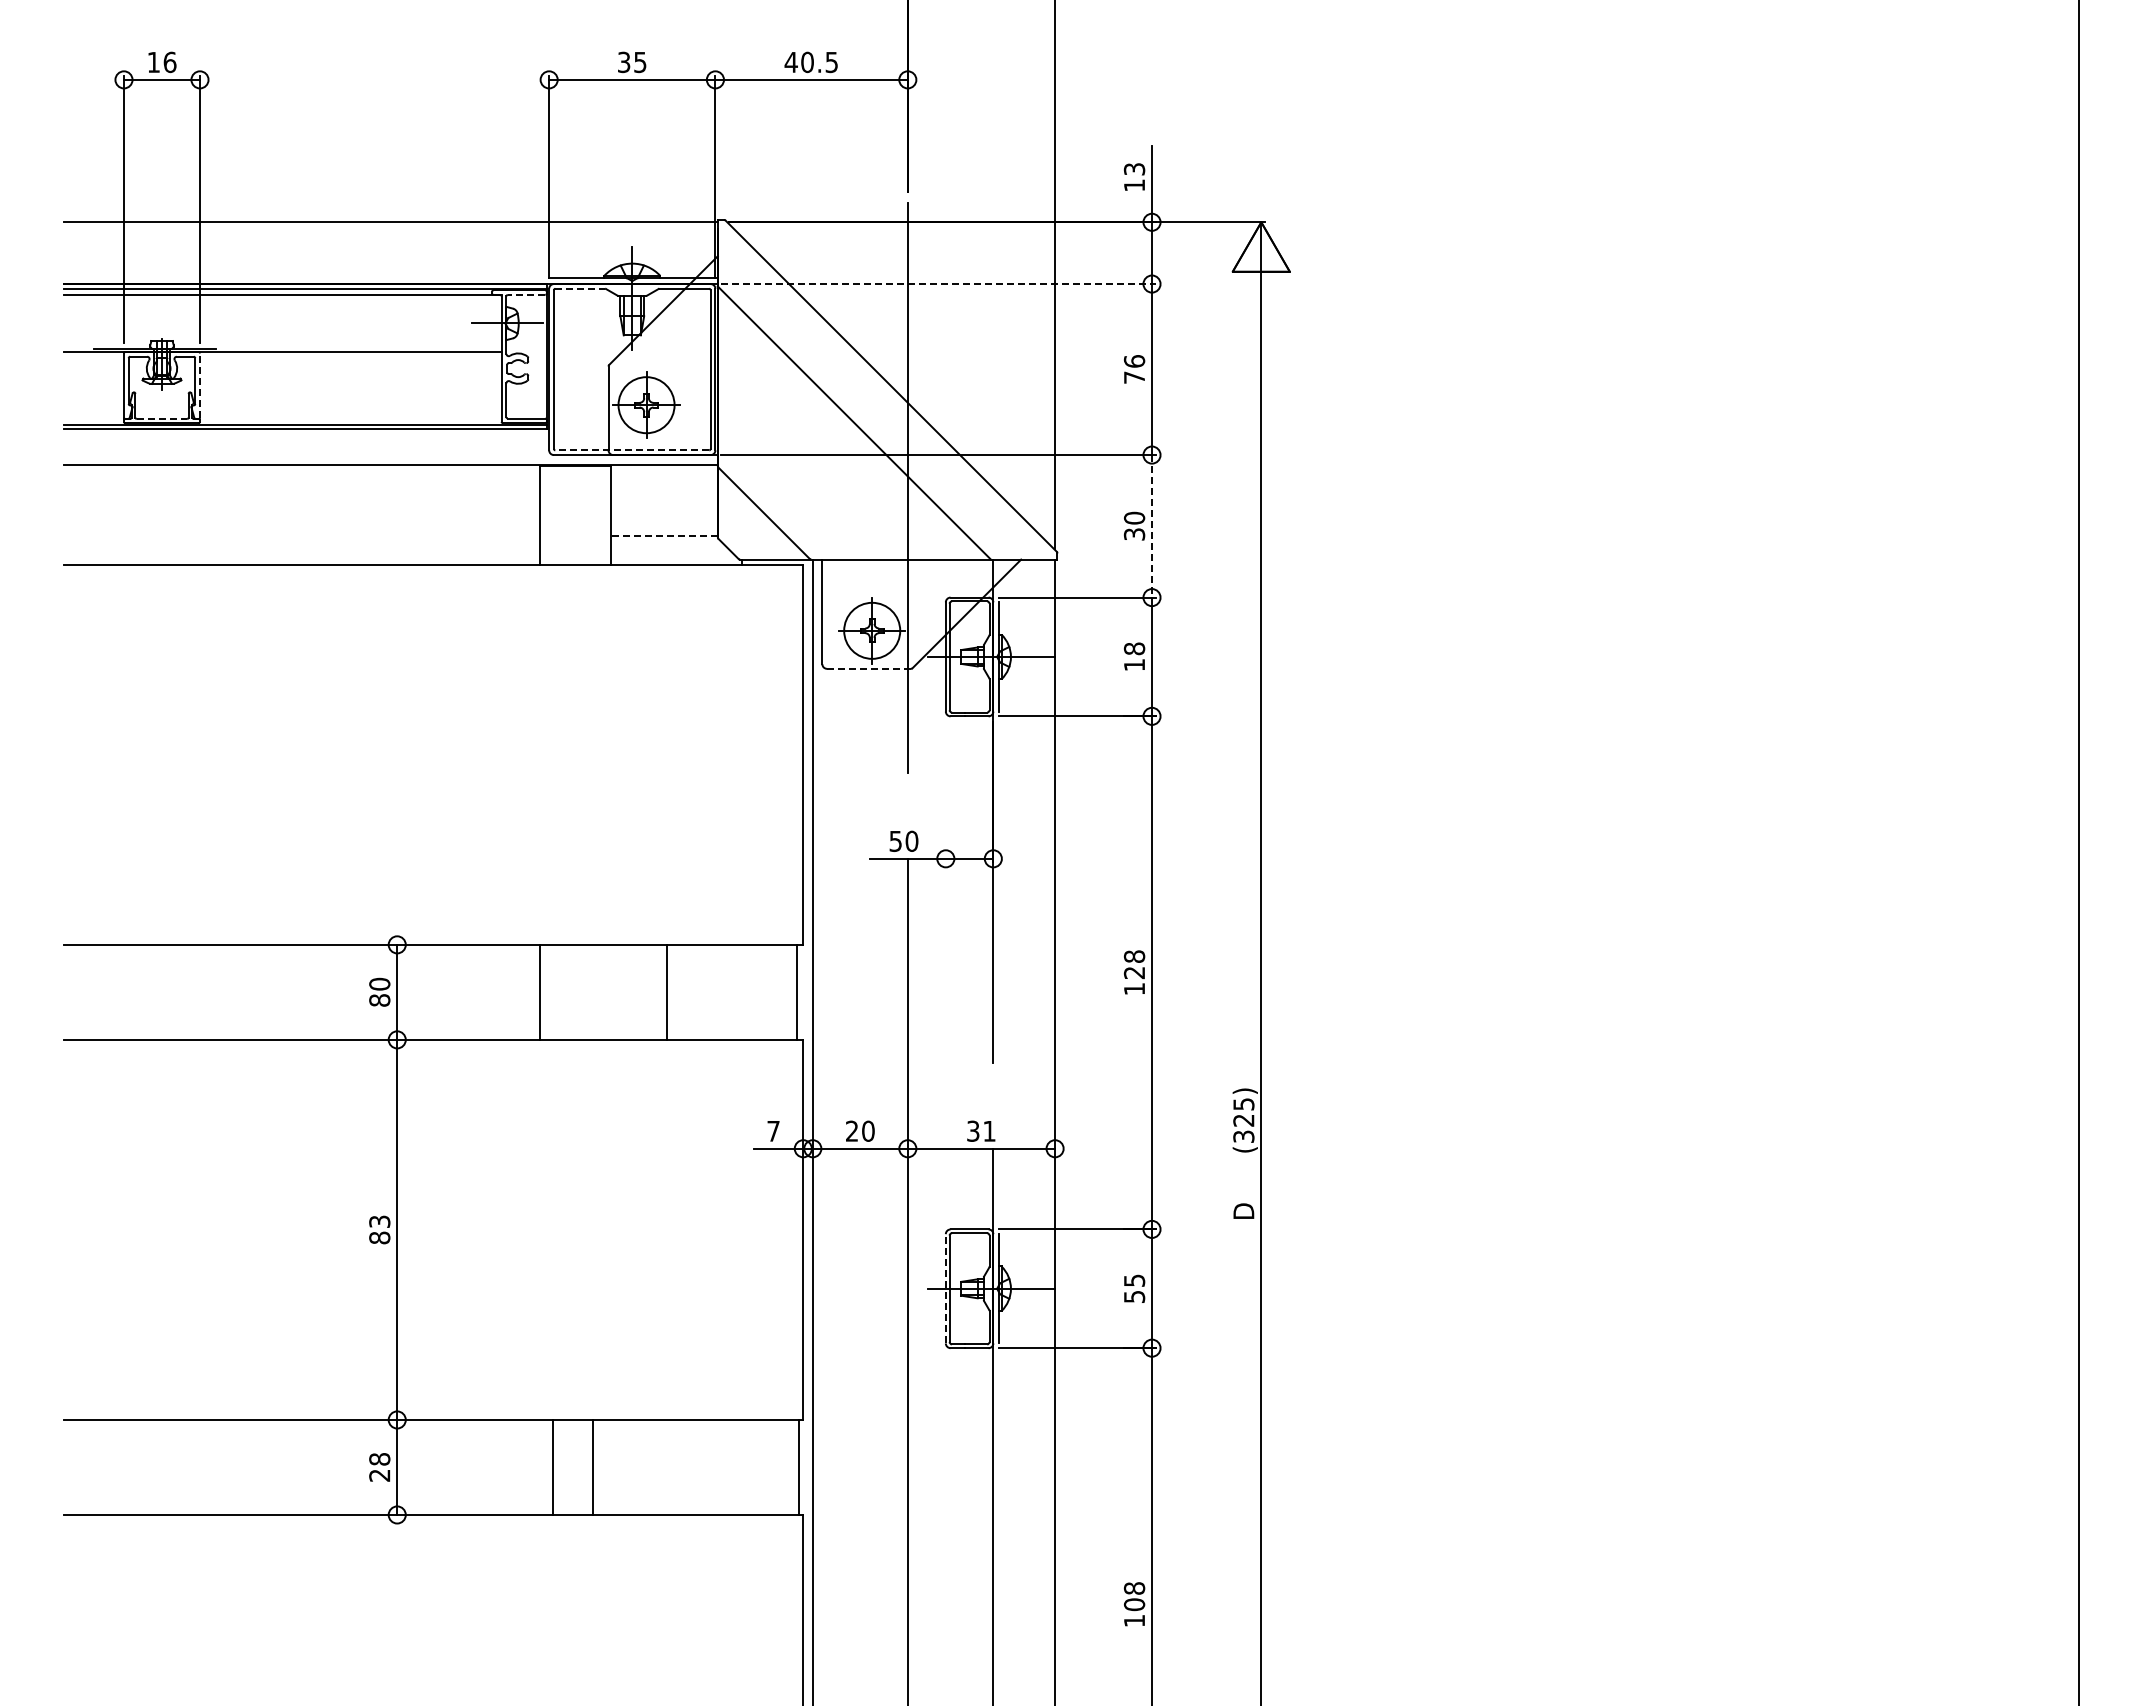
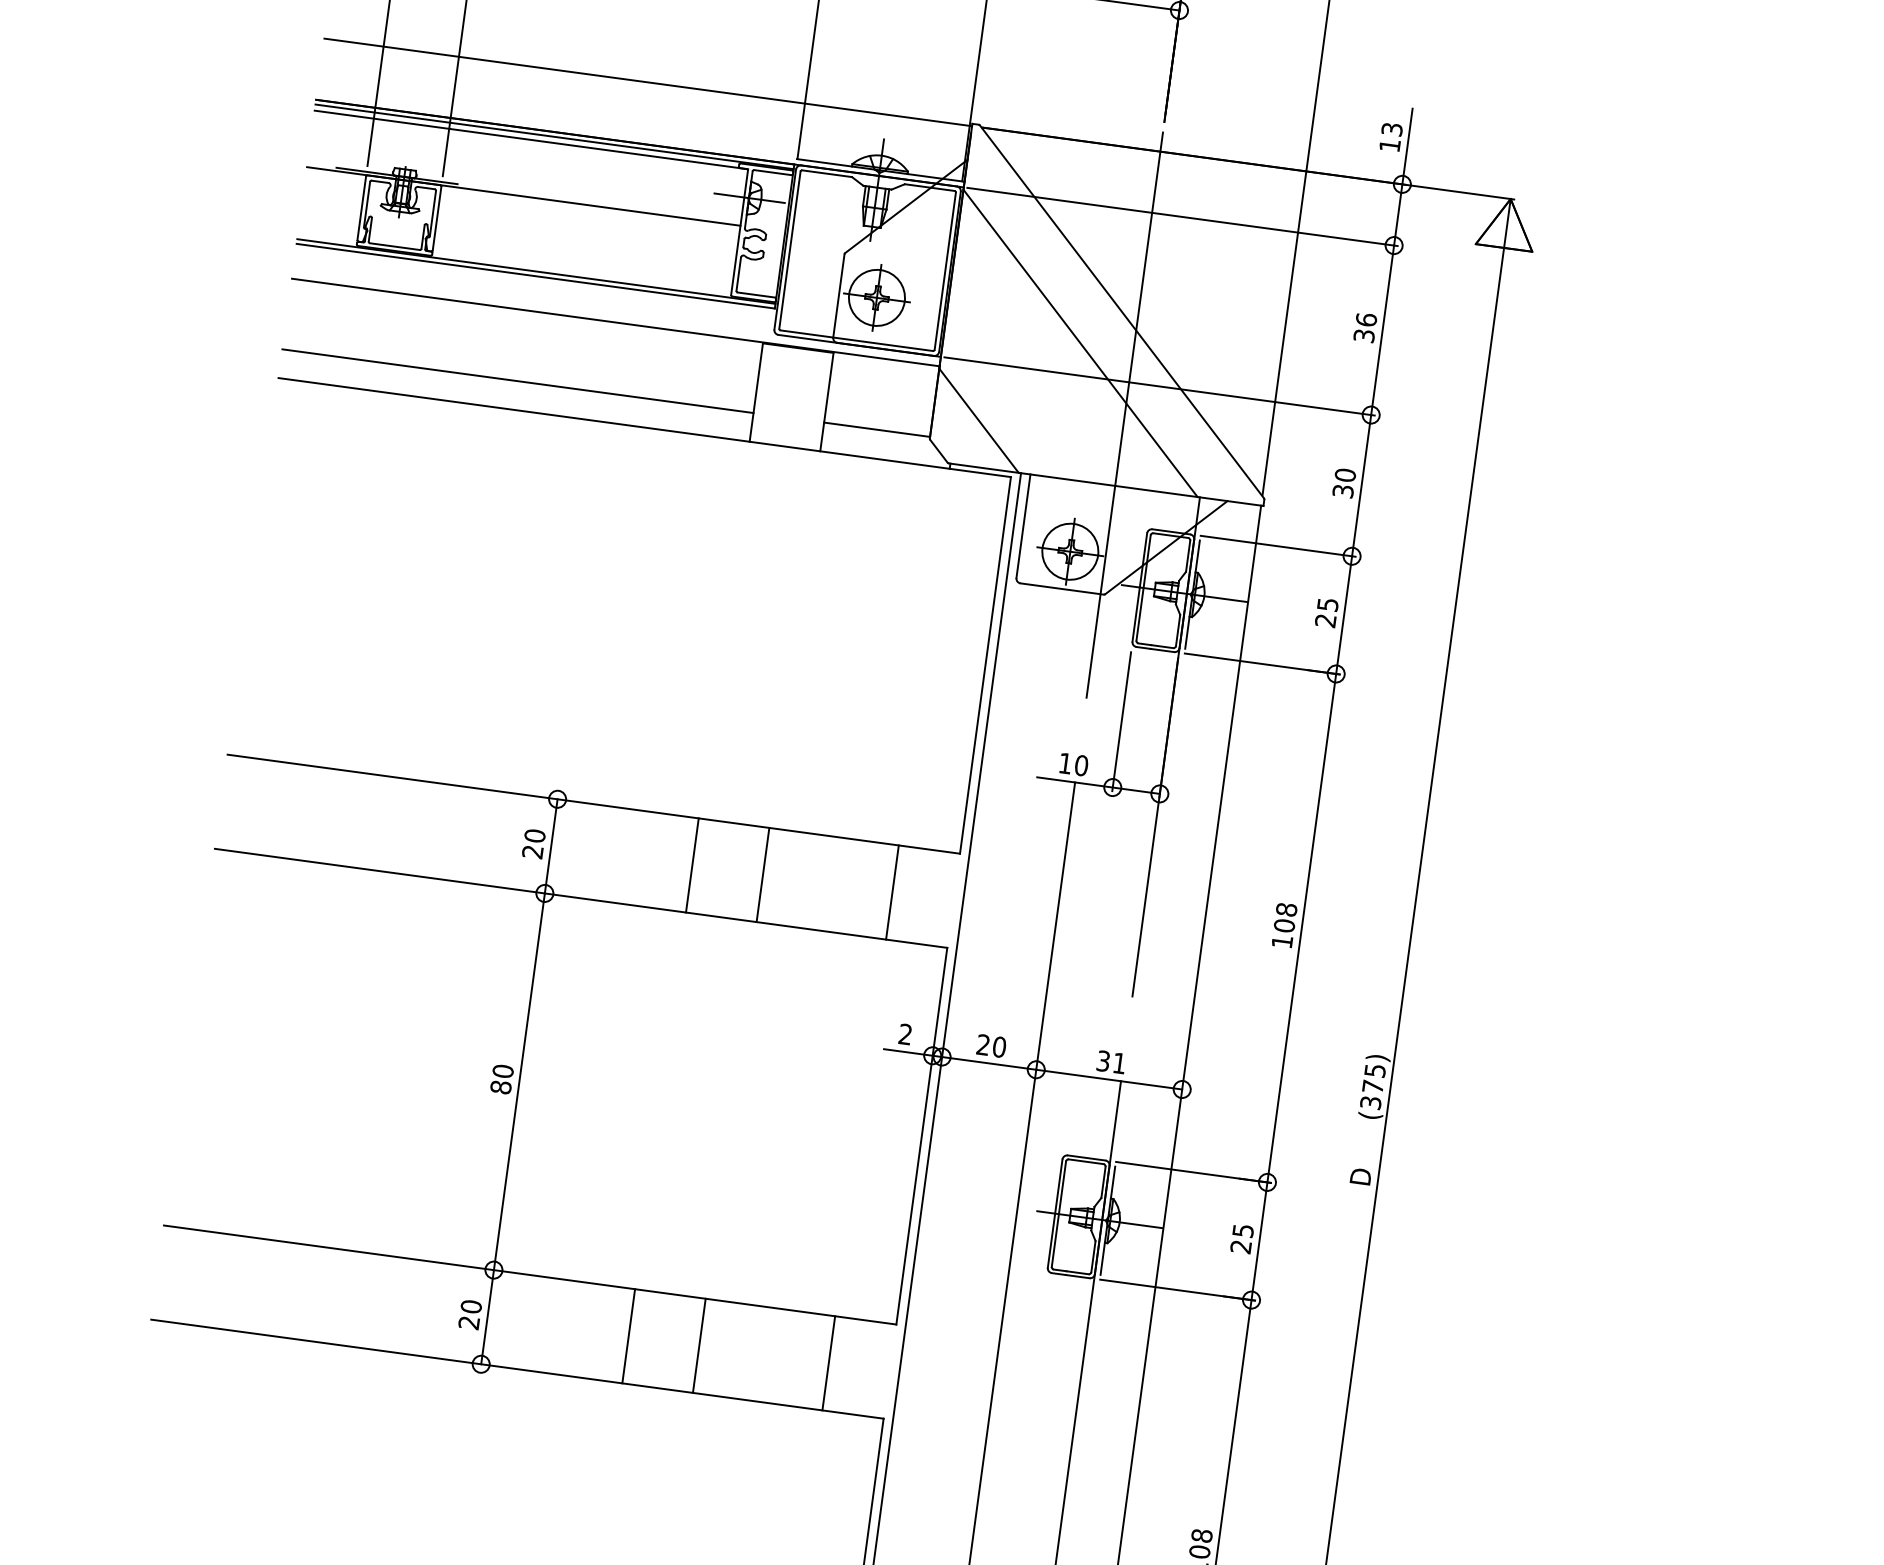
line: (938, 284) -> (1182, 217), dashed -> solid
line: (580, 288) -> (827, 173), dashed -> solid
line: (526, 294) -> (772, 172), dashed -> solid
text: (1134, 377) -> (1364, 335), 76 -> 36
line: (200, 384) -> (437, 217), dashed -> solid
line: (162, 418) -> (395, 246), dashed -> solid
line: (632, 450) -> (856, 340), dashed -> solid
line: (1152, 526) -> (1362, 485), dashed -> solid
line: (301, 535) -> (517, 380), added
line: (663, 535) -> (876, 429), dashed -> solid
text: (1134, 656) -> (1326, 612), 18 -> 25
line: (869, 668) -> (1062, 588), dashed -> solid
line: (945, 792) -> (1121, 721), added
text: (895, 841) -> (1065, 763), 50 -> 10
text: (1134, 972) -> (1284, 925), 128 -> 108
line: (666, 991) -> (762, 874), moved
line: (796, 991) -> (892, 891), moved
text: (379, 1000) -> (532, 852), 80 -> 20
text: (1243, 1120) -> (1372, 1086), (325) -> (375)
text: (773, 1130) -> (905, 1033), 7 -> 2
text: (379, 1221) -> (502, 1071), 83 -> 80
line: (945, 1288) -> (1054, 1213), dashed -> solid
text: (1134, 1297) -> (1240, 1247), 55 -> 25
text: (379, 1459) -> (471, 1306), 28 -> 20
line: (552, 1466) -> (699, 1344), moved
line: (592, 1466) -> (628, 1335), moved
line: (798, 1466) -> (828, 1362), moved

